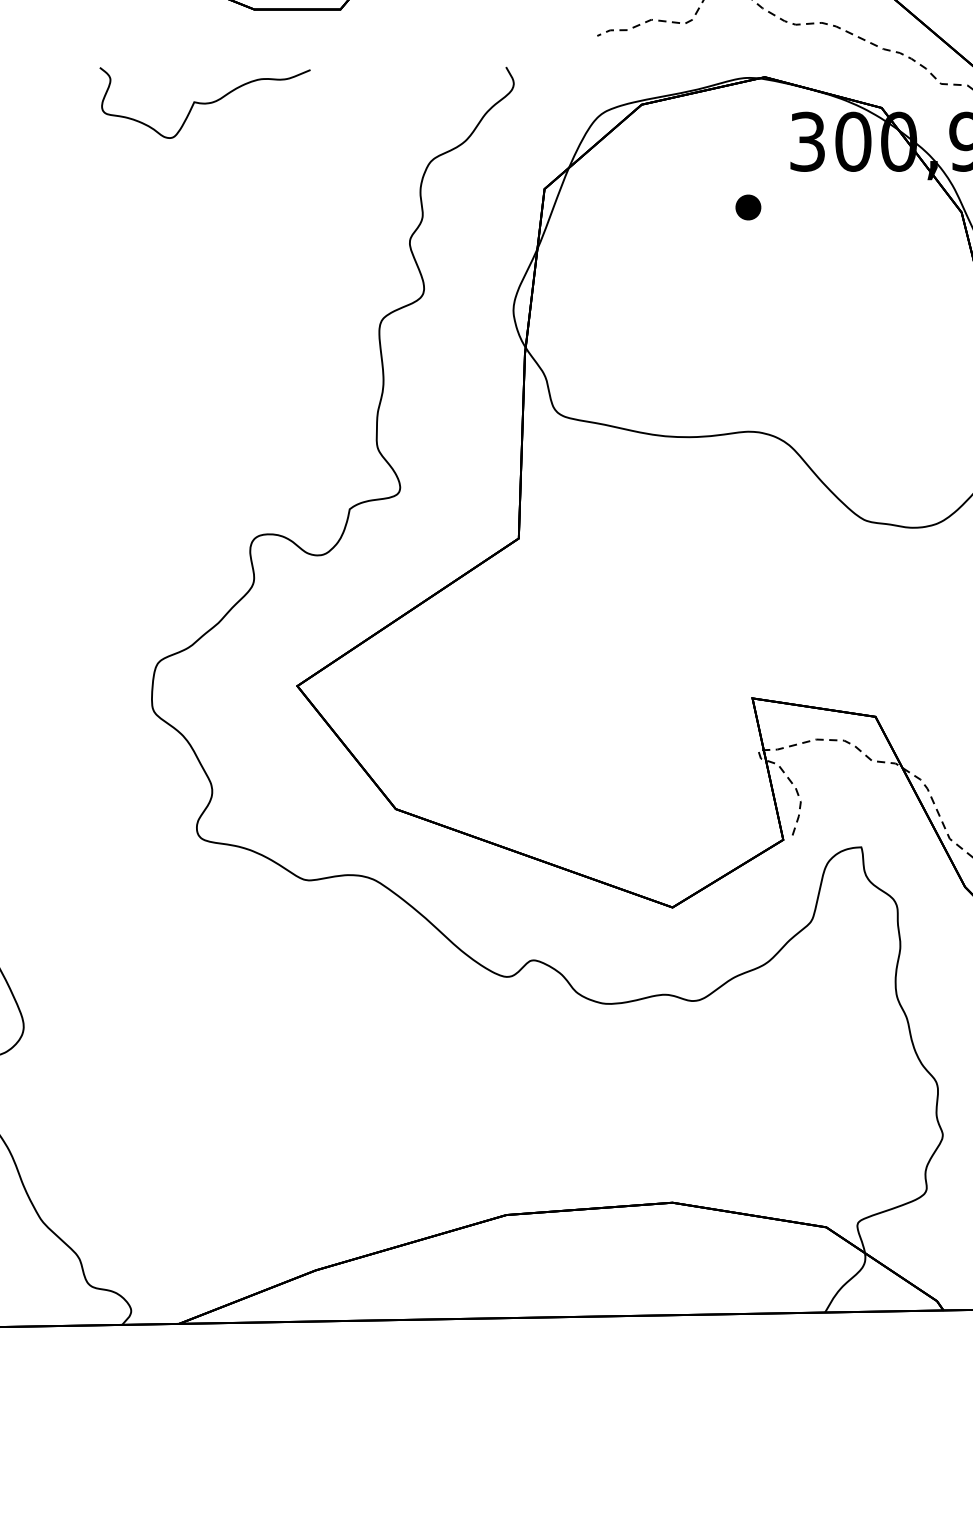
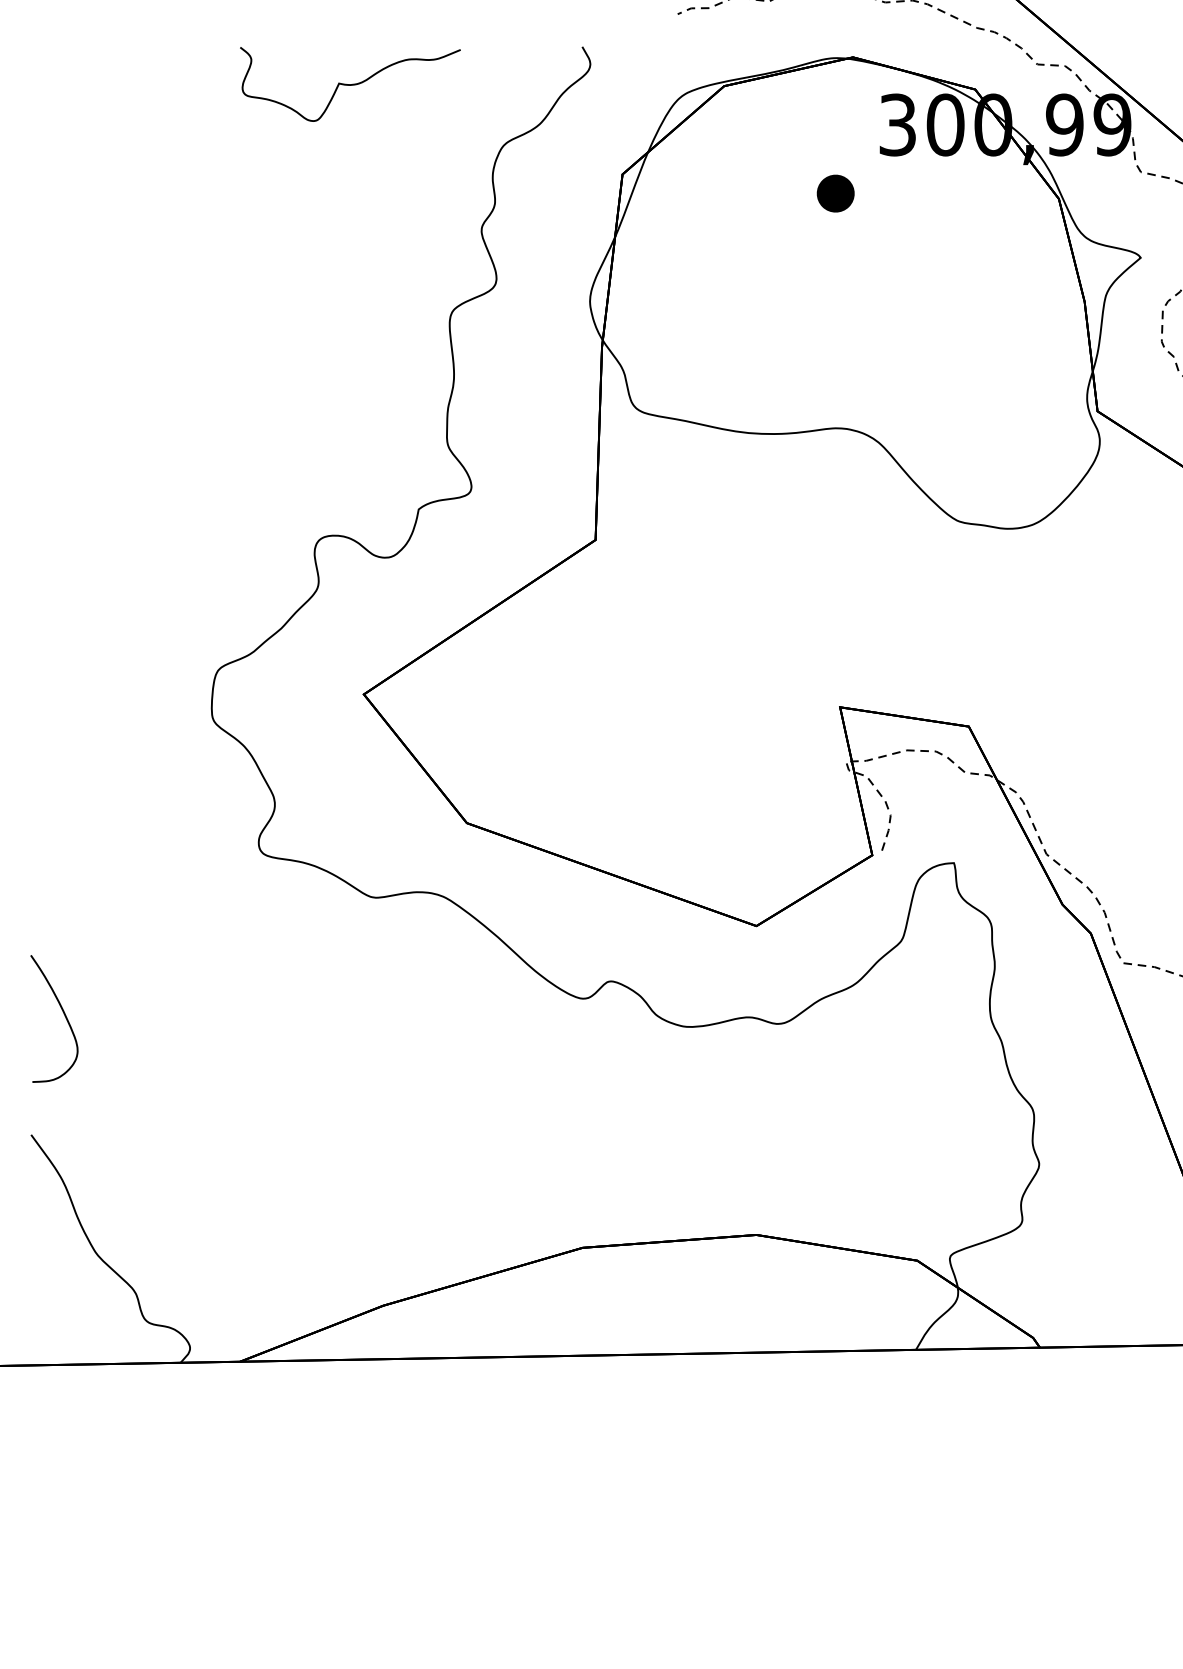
curve: (205, 103) -> (350, 84), moved
part: (748, 207) -> (835, 193), size x1.4

